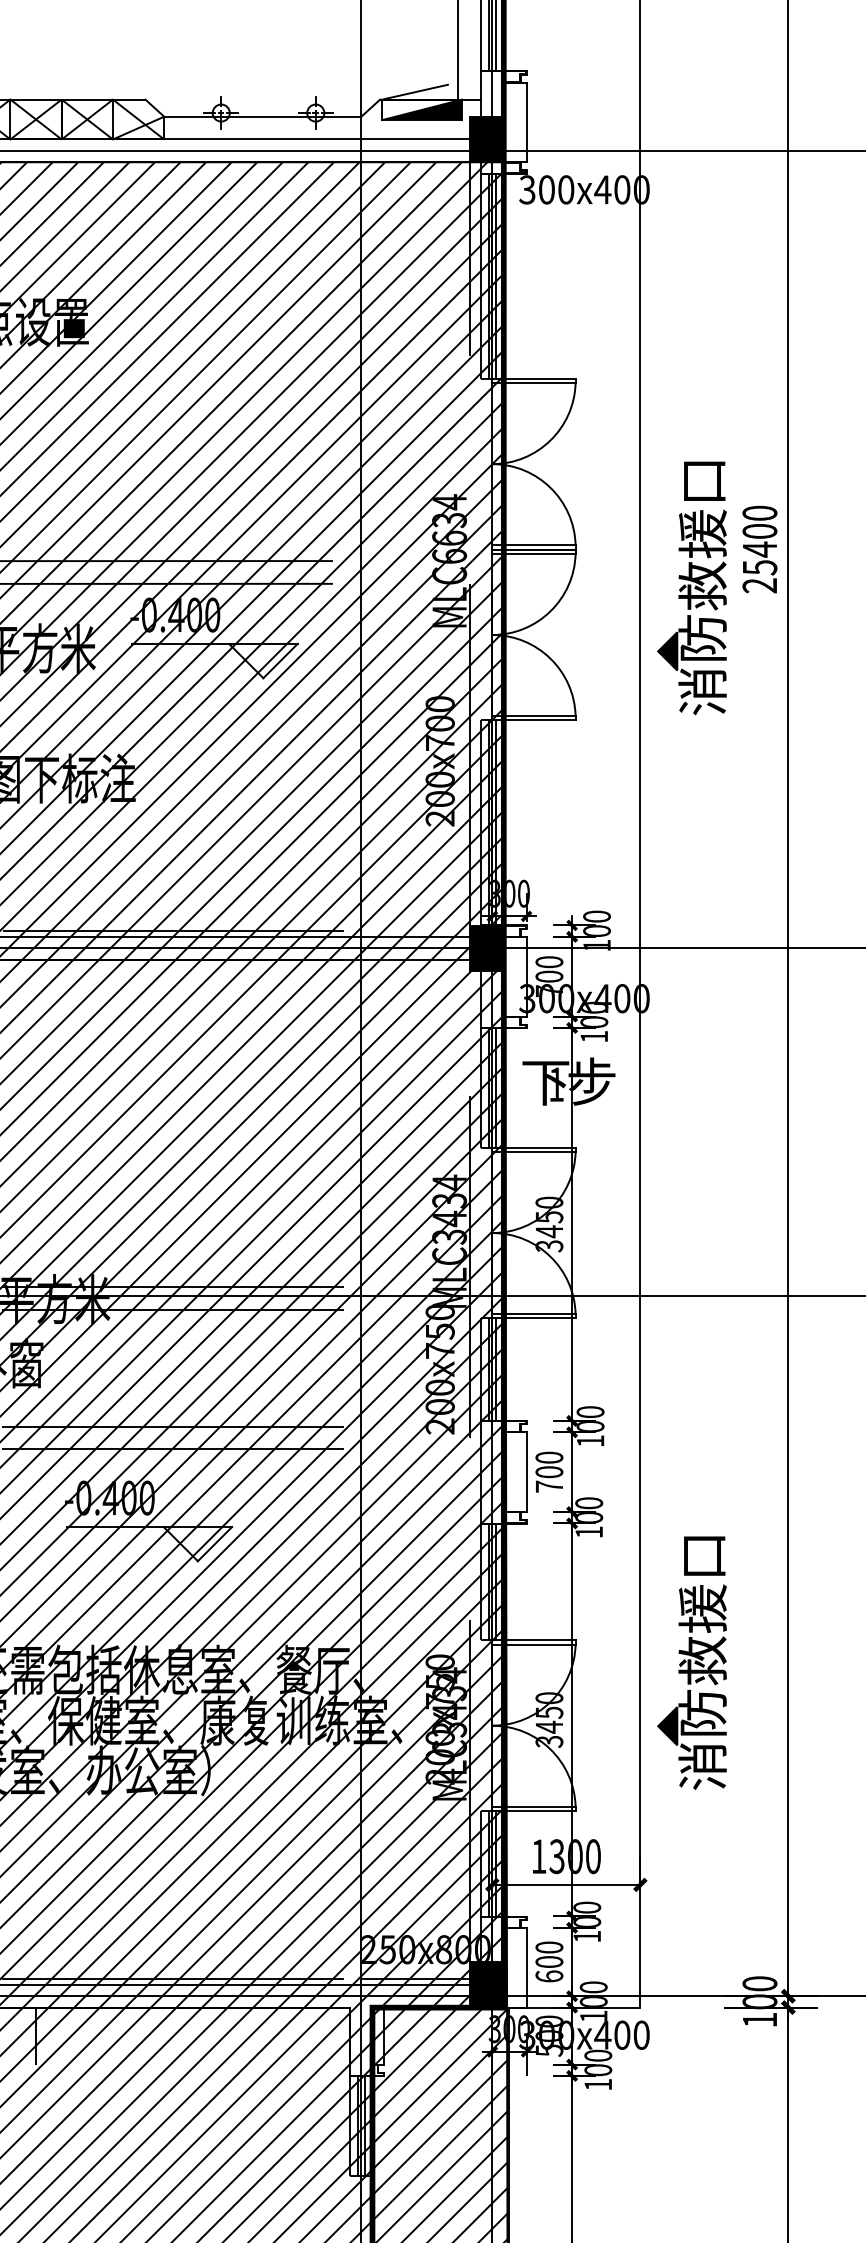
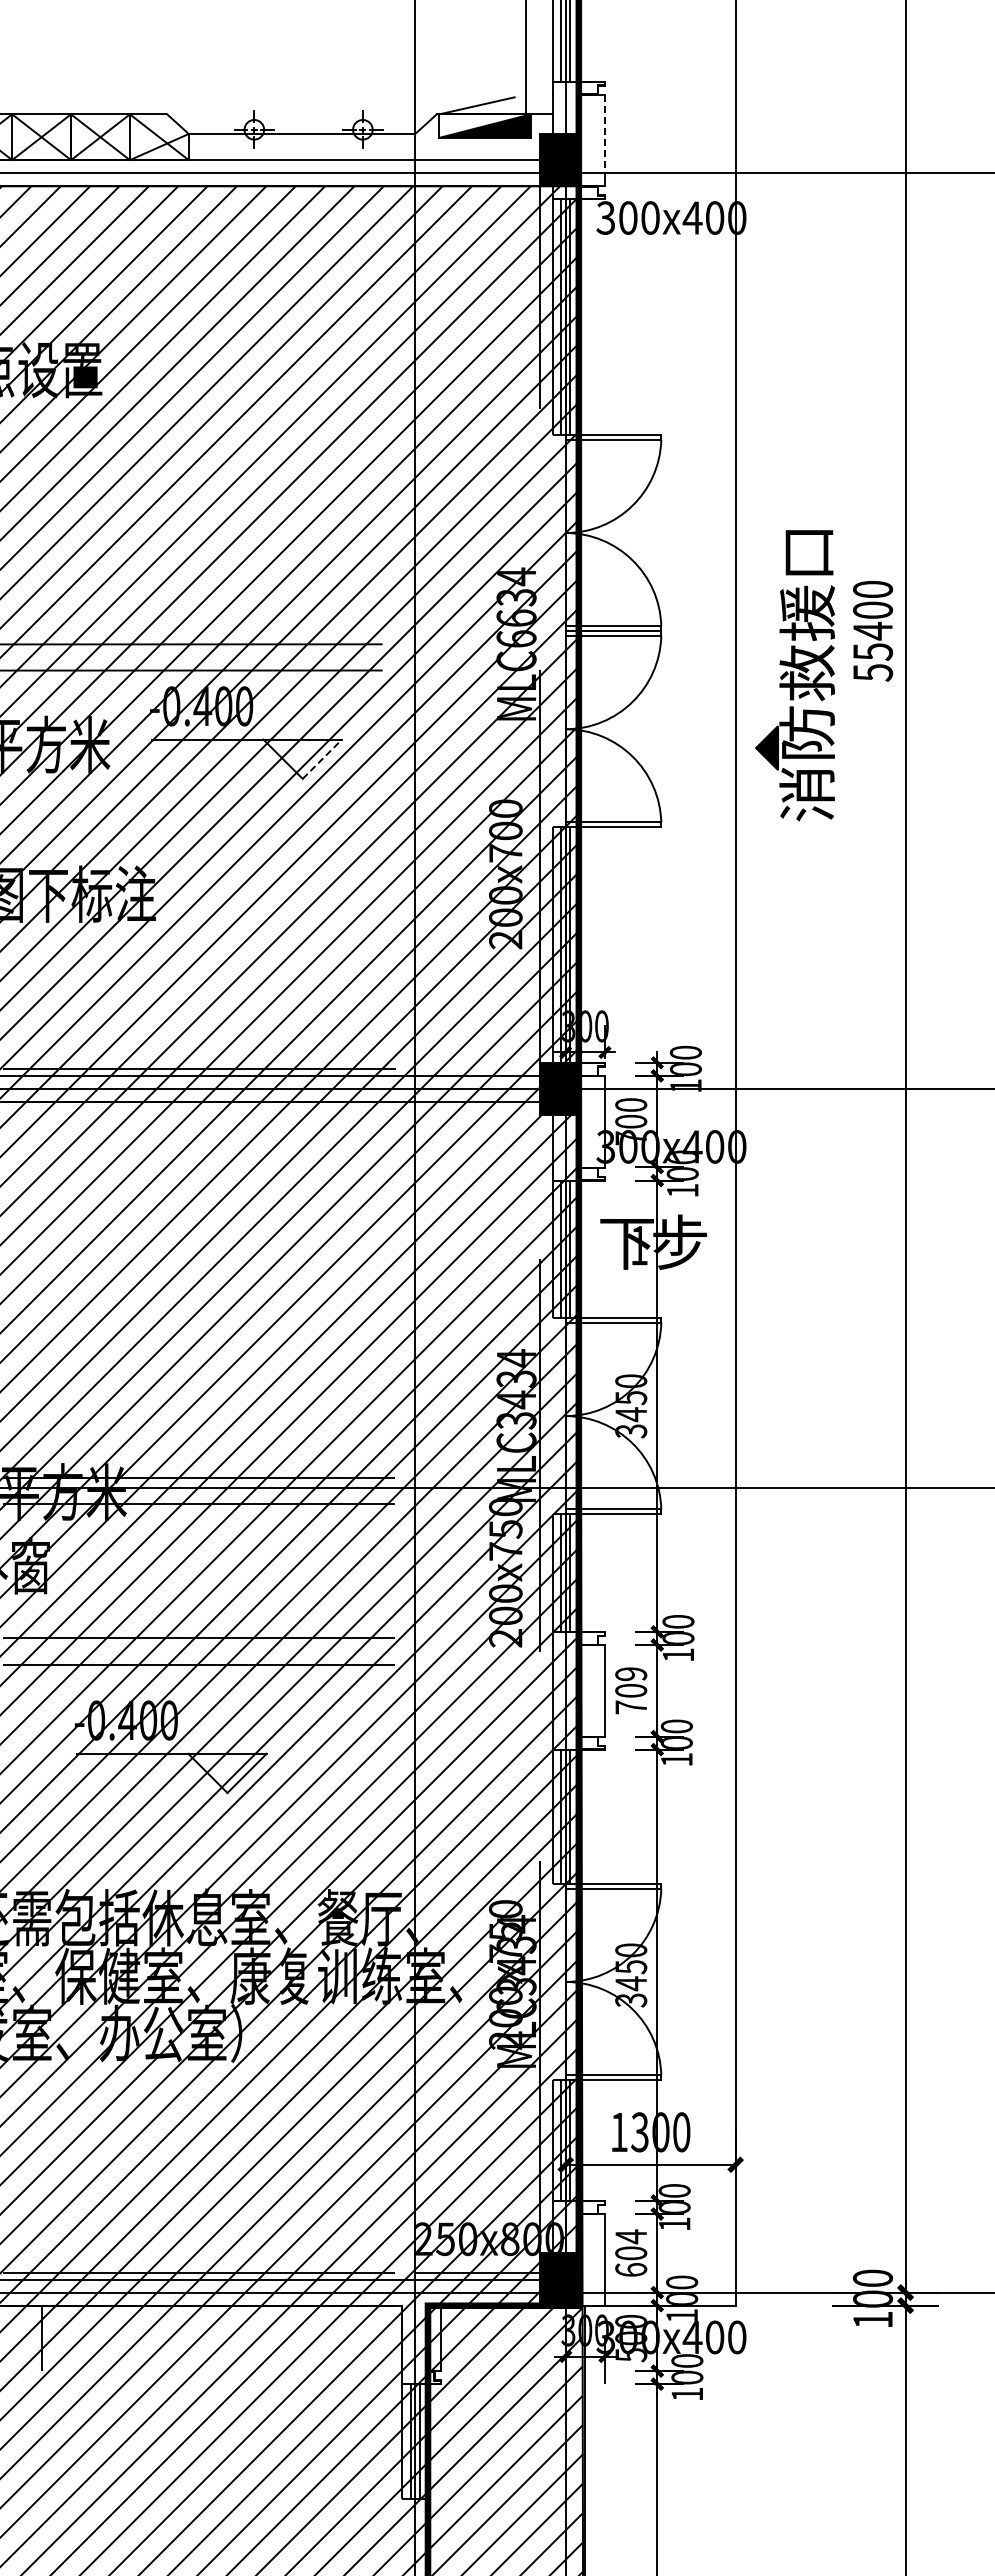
line: (526, 117) -> (604, 134), solid -> dashed
text: (759, 585) -> (872, 672), 25400 -> 55400
line: (280, 661) -> (322, 759), solid -> dashed
text: (549, 1458) -> (631, 1674), 700 -> 709
part: (691, 1662) -> (794, 1909), removed
text: (549, 1947) -> (631, 2236), 600 -> 604

